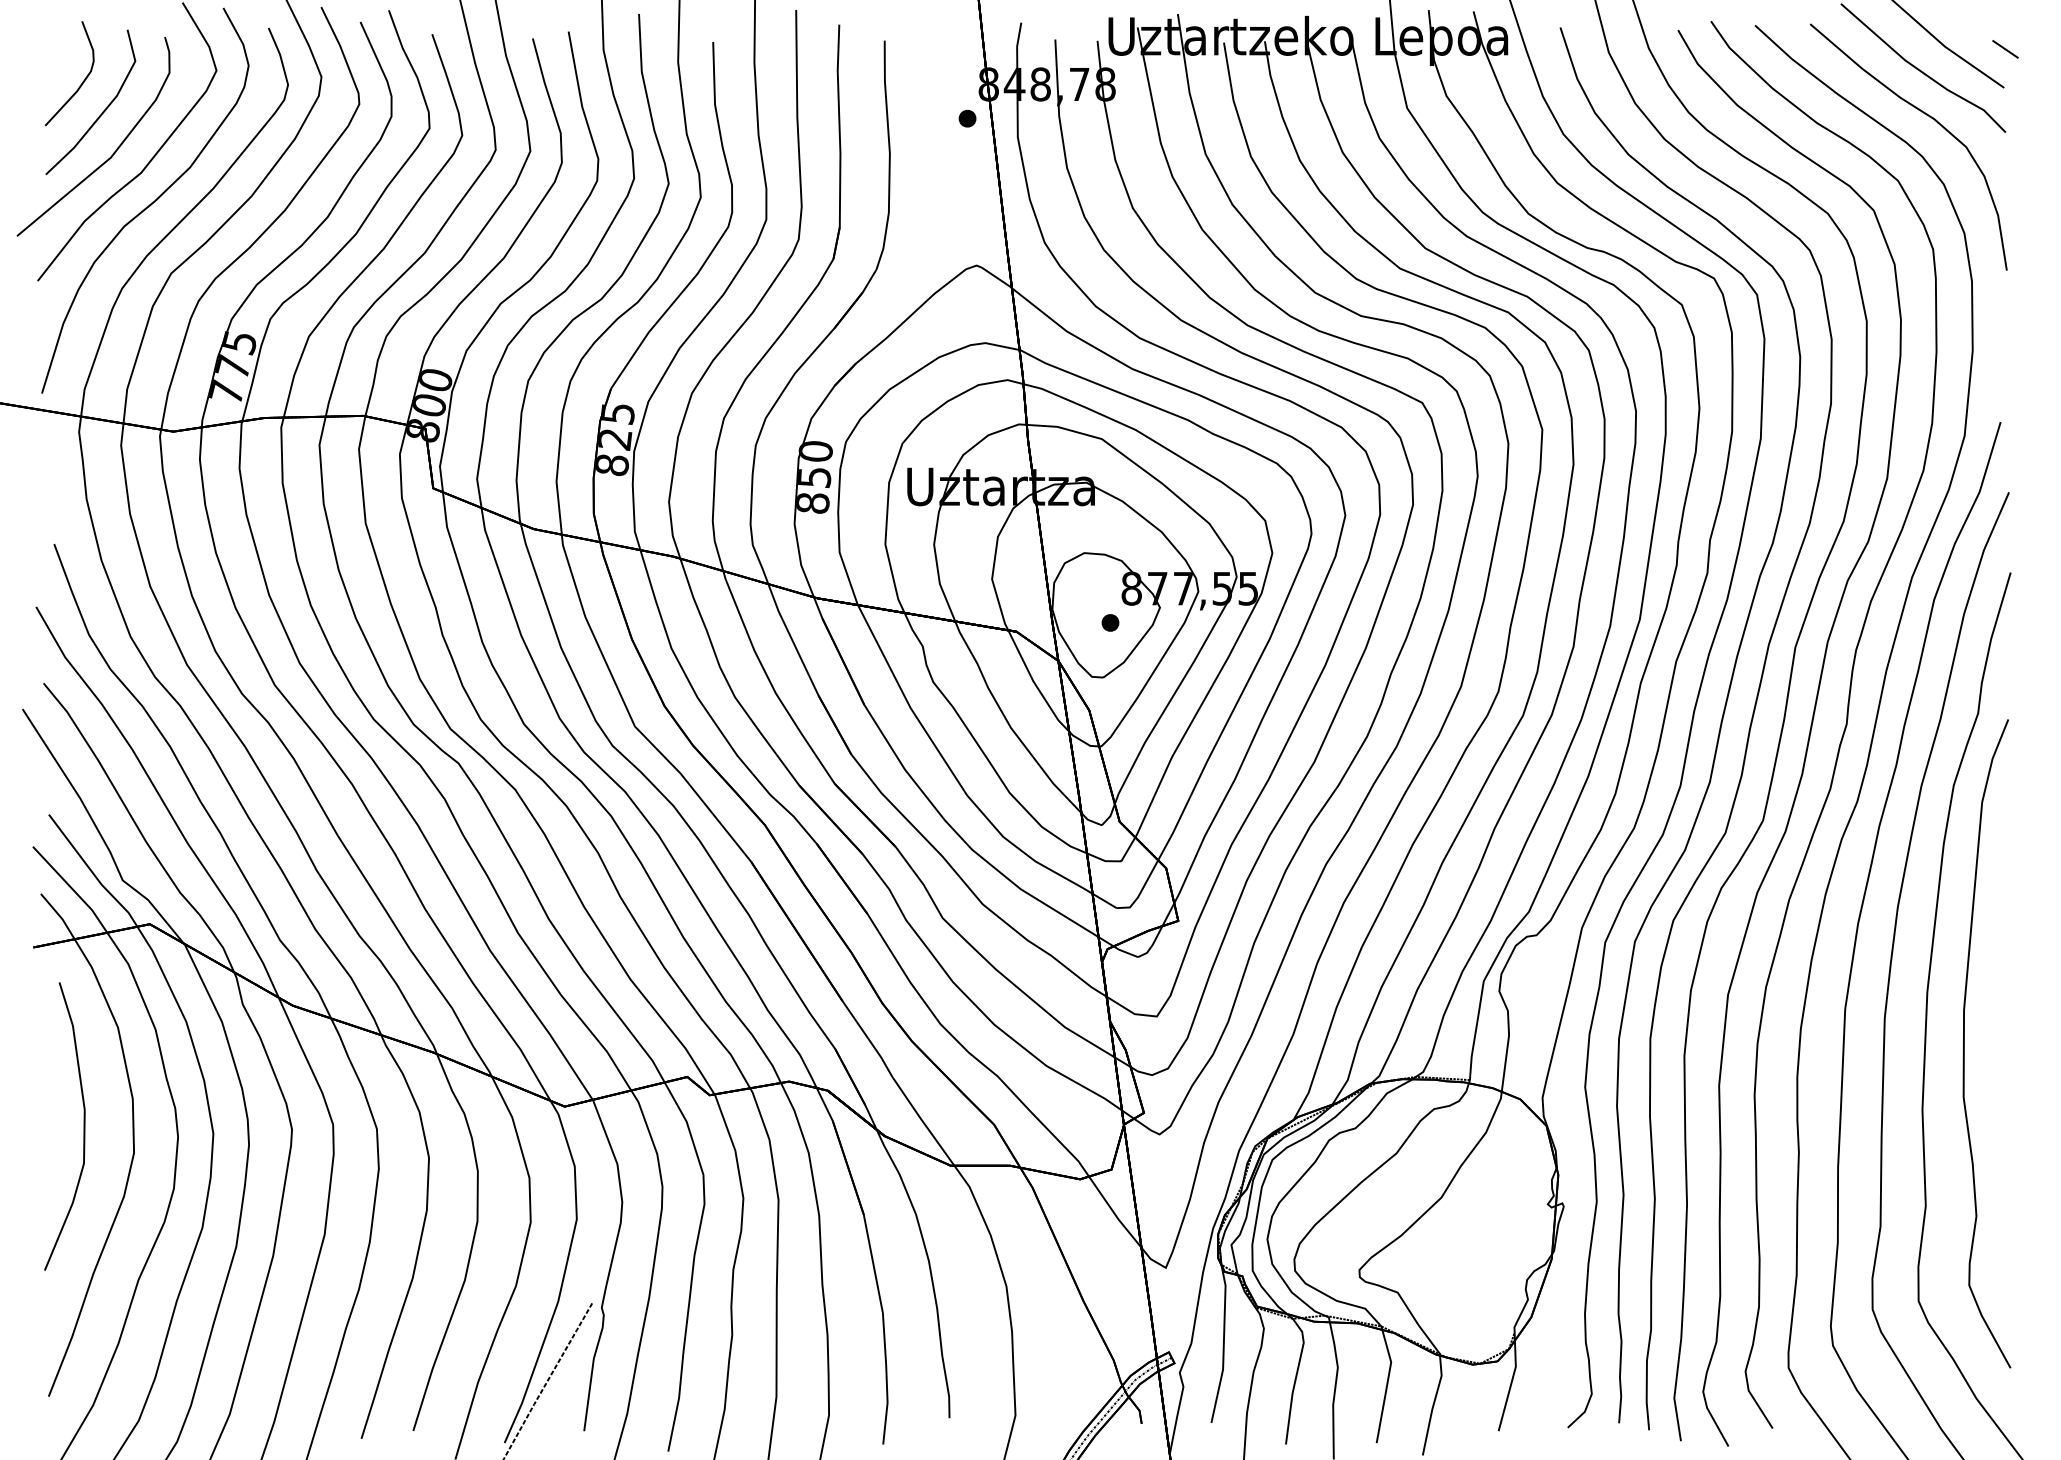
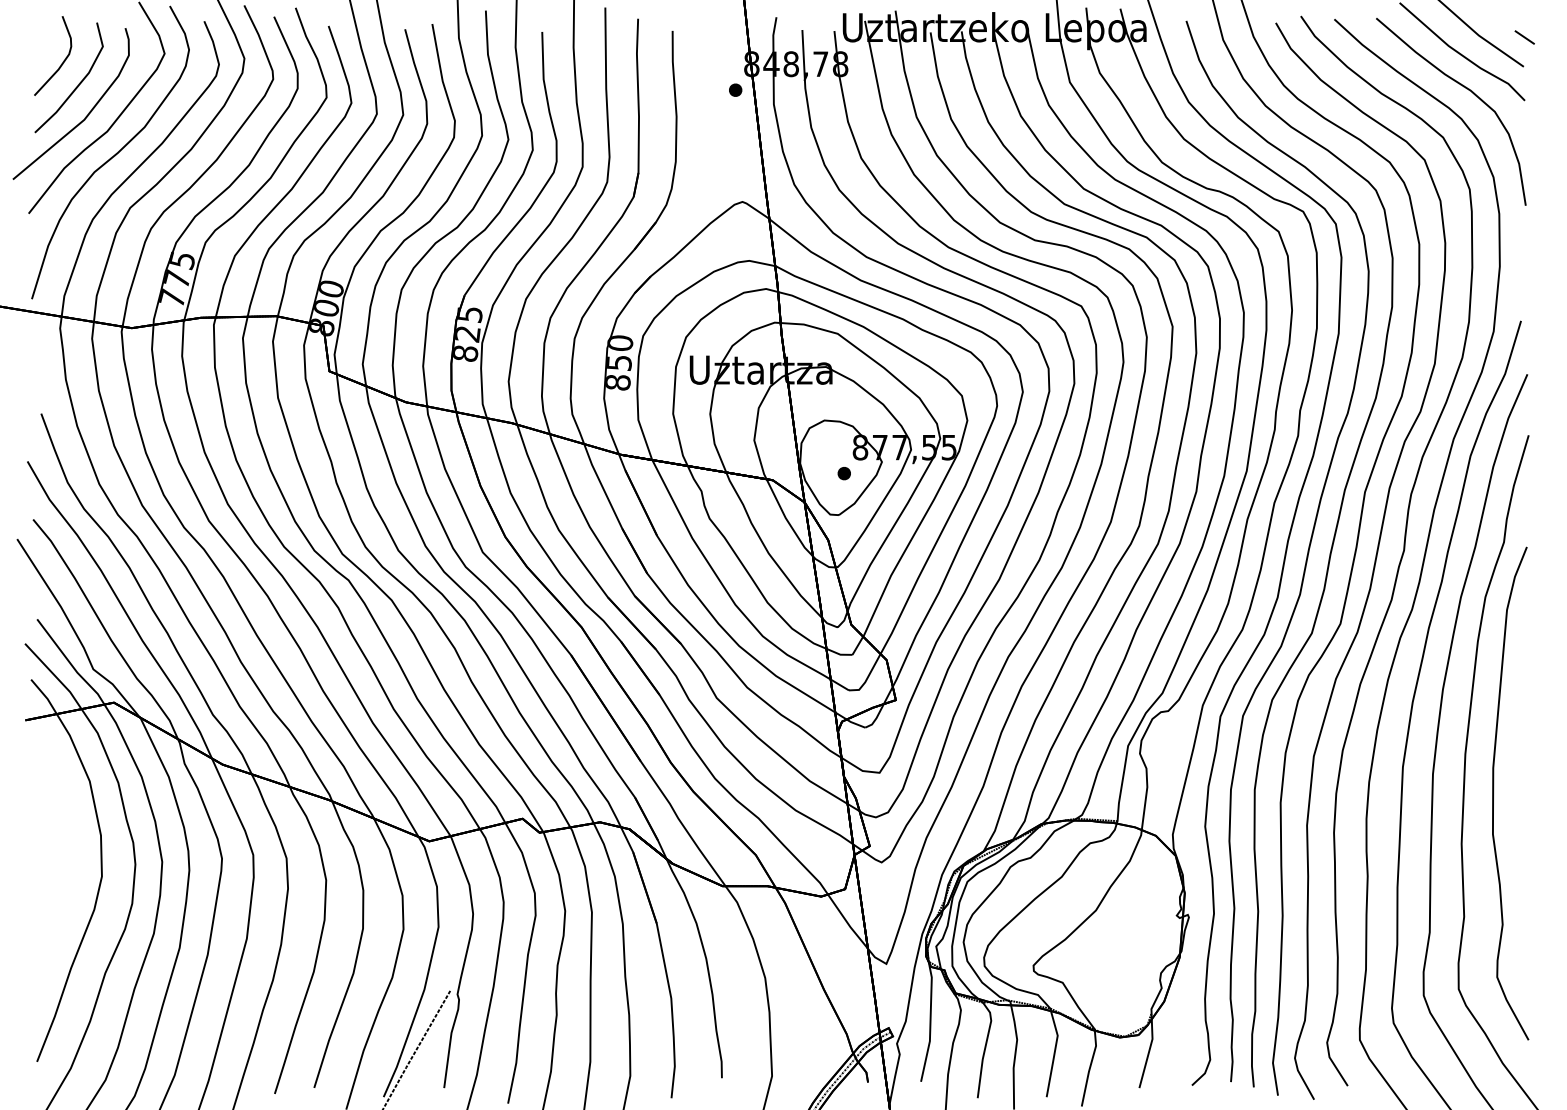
part: (83, 1126) -> (63, 856), removed

